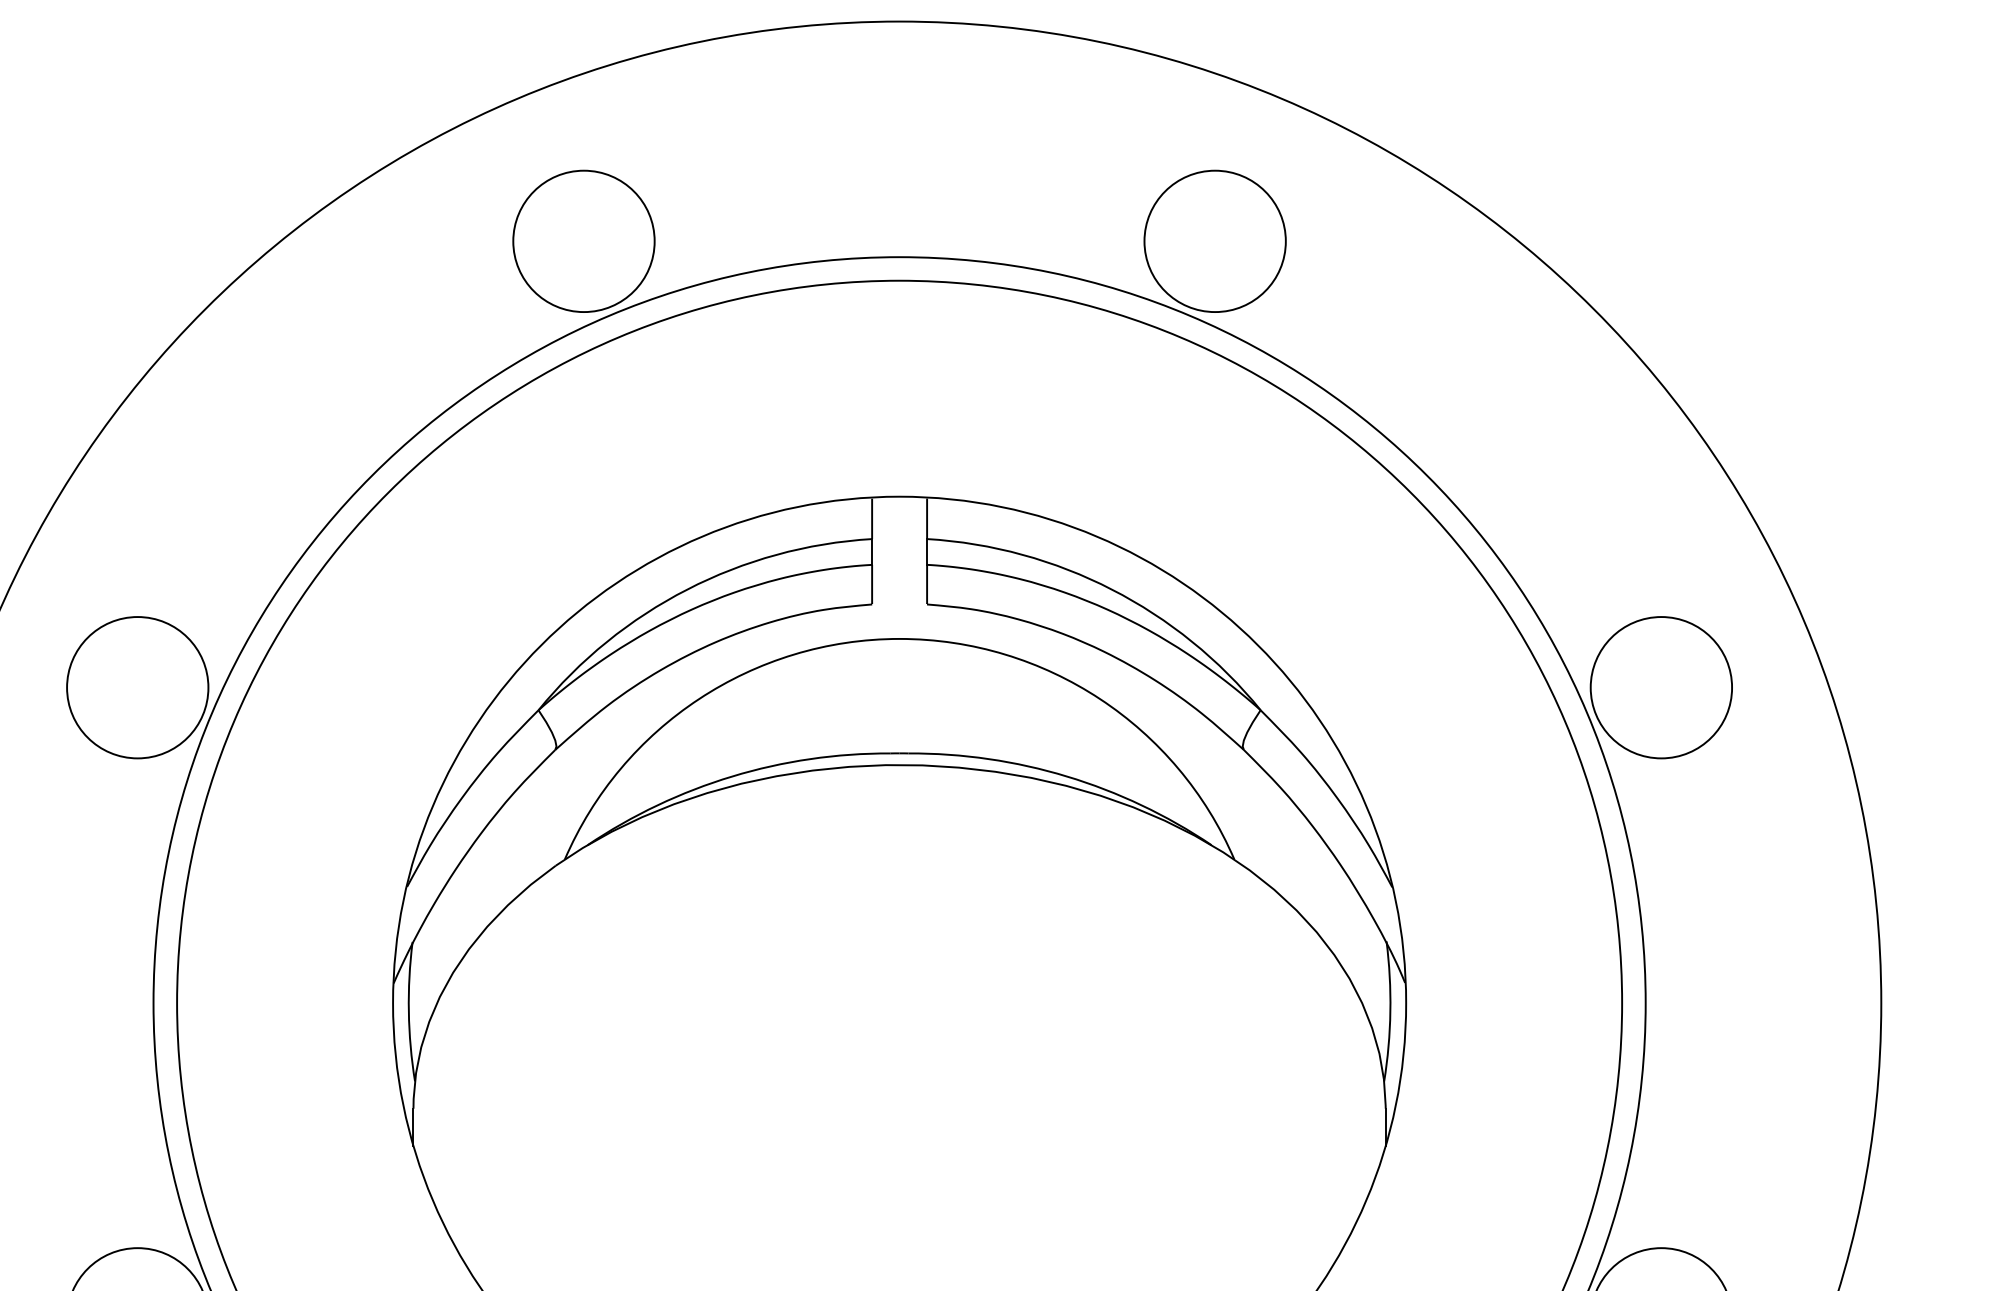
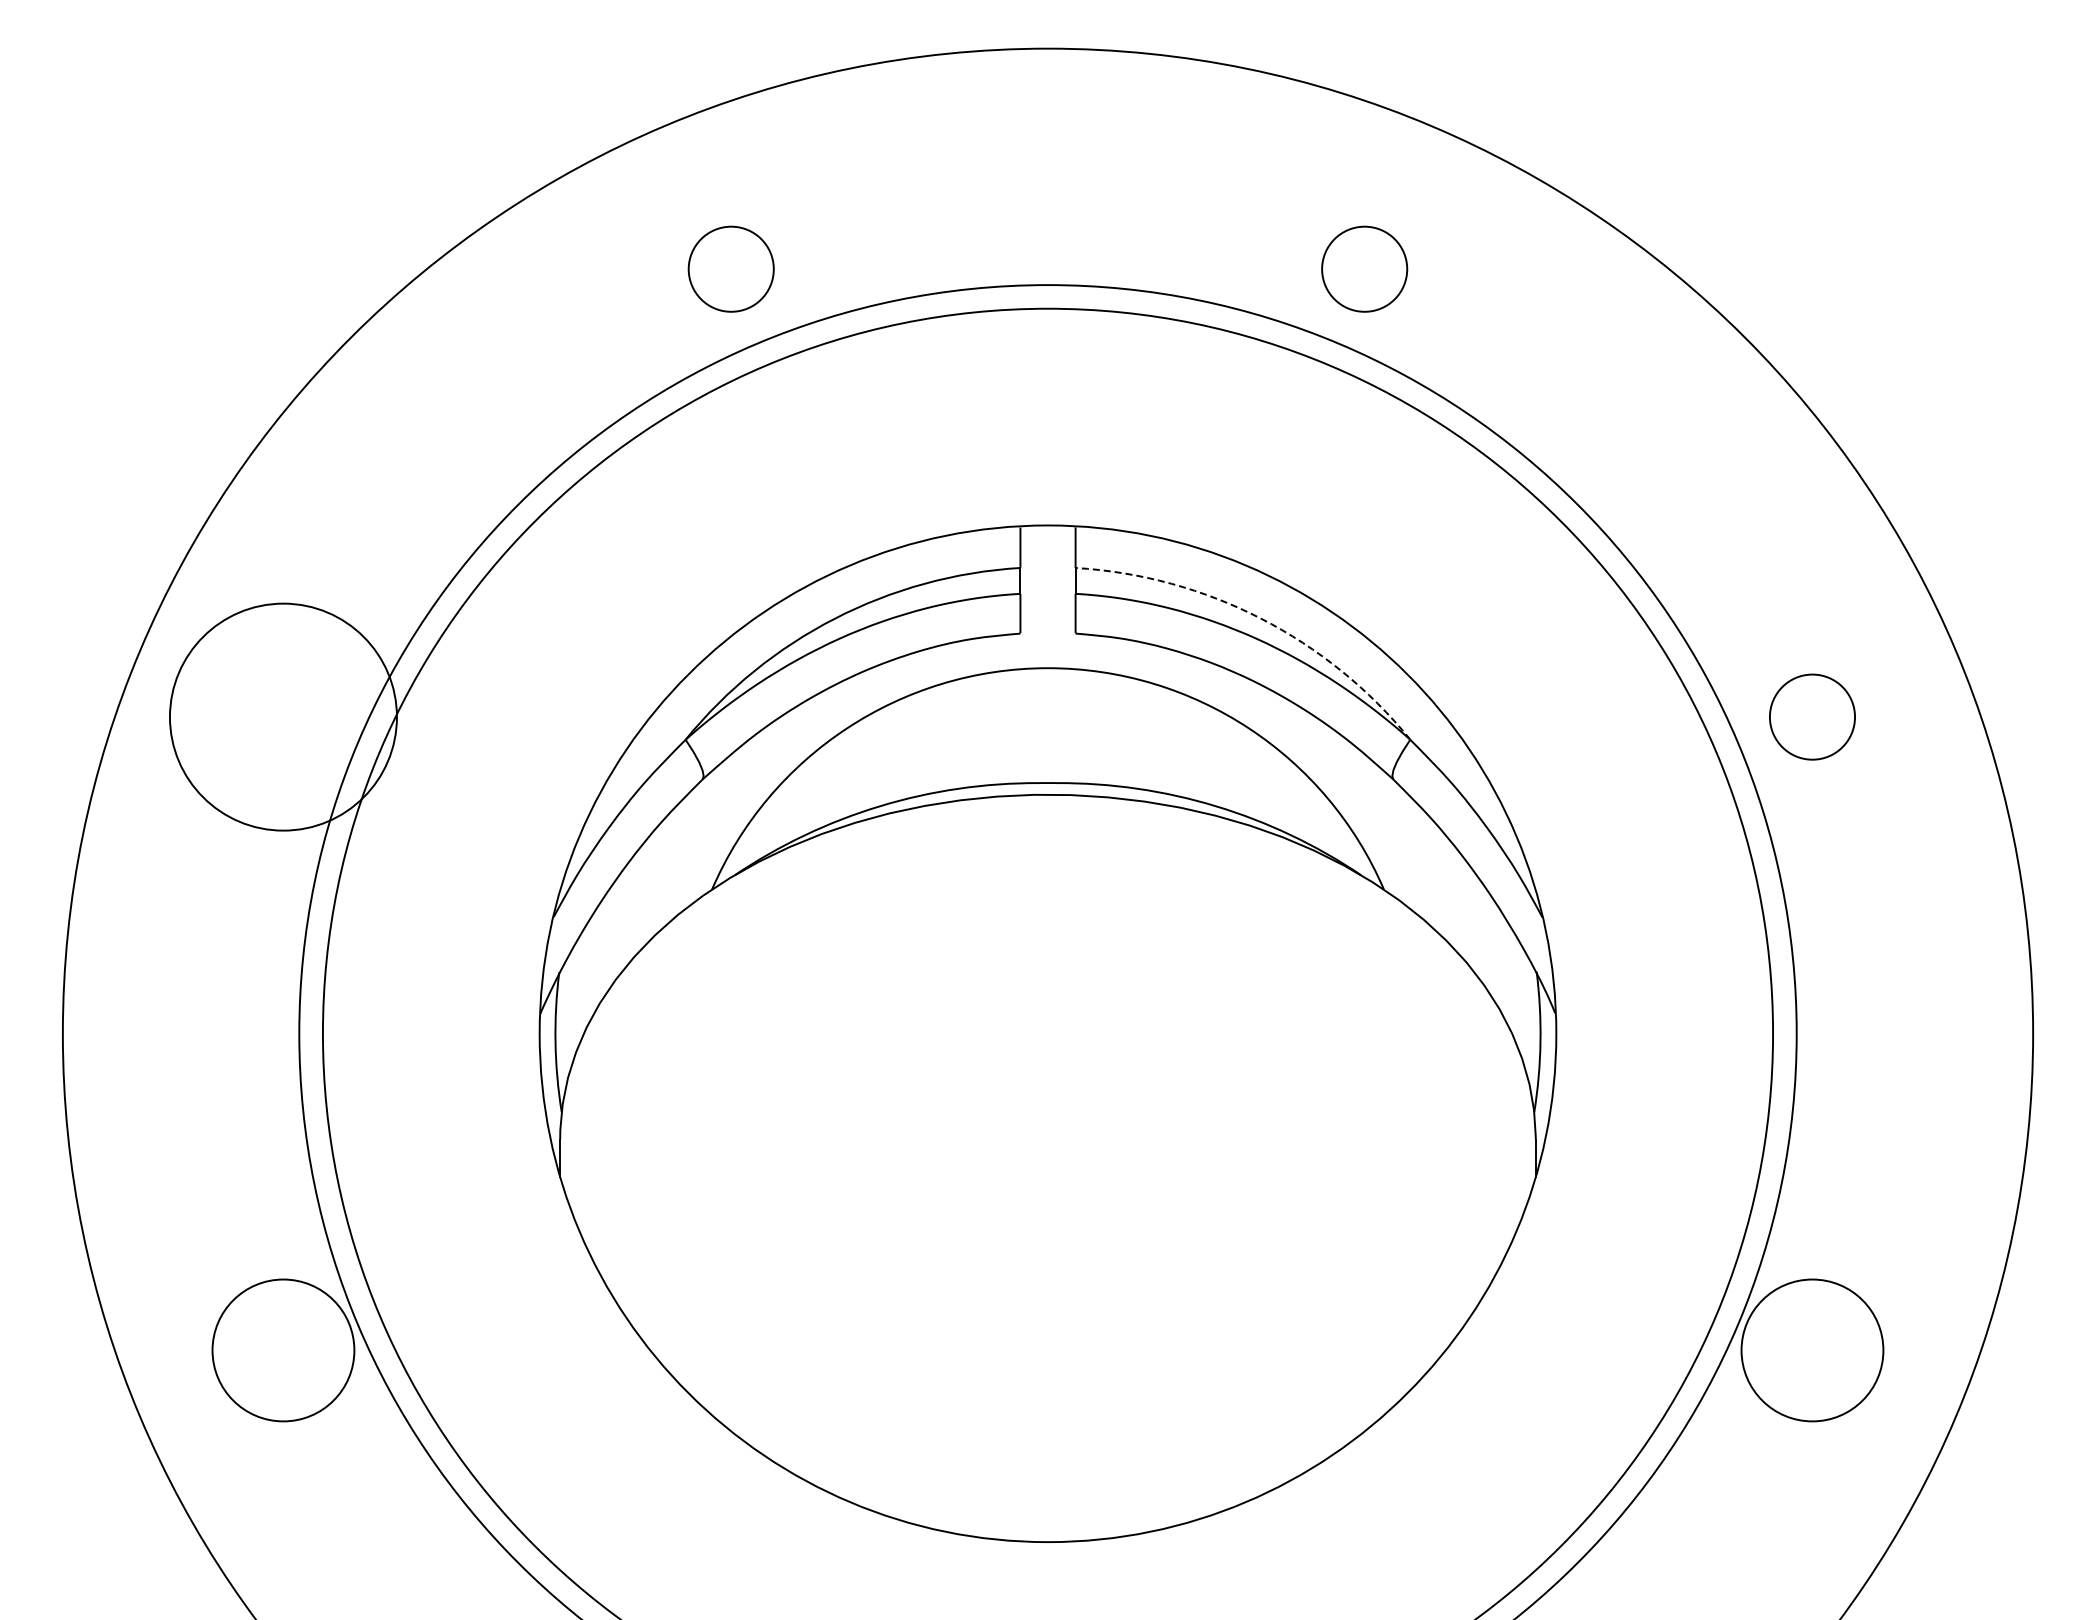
circle: (584, 241) -> (731, 269), size x0.6
circle: (1214, 241) -> (1364, 269), size x0.6
arc: (1112, 589) -> (1261, 618), solid -> dashed
circle: (137, 688) -> (283, 717), size x1.6
circle: (1661, 688) -> (1812, 717), size x0.6

